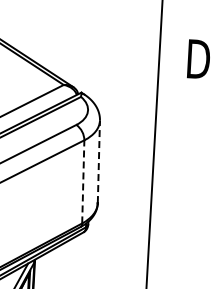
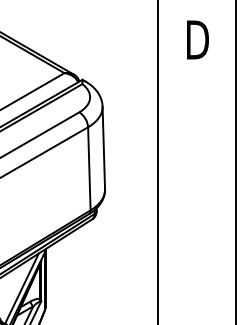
line: (98, 161) -> (103, 147), dashed -> solid
line: (83, 181) -> (89, 168), dashed -> solid

